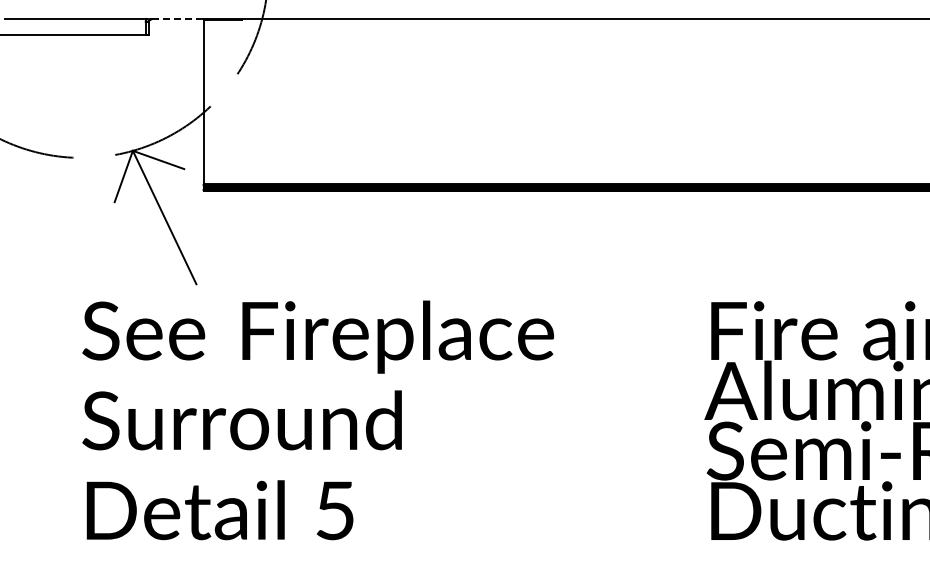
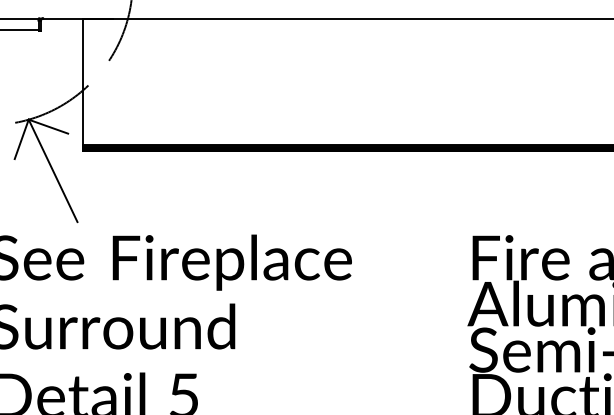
line: (177, 19) -> (62, 18), dashed -> solid

